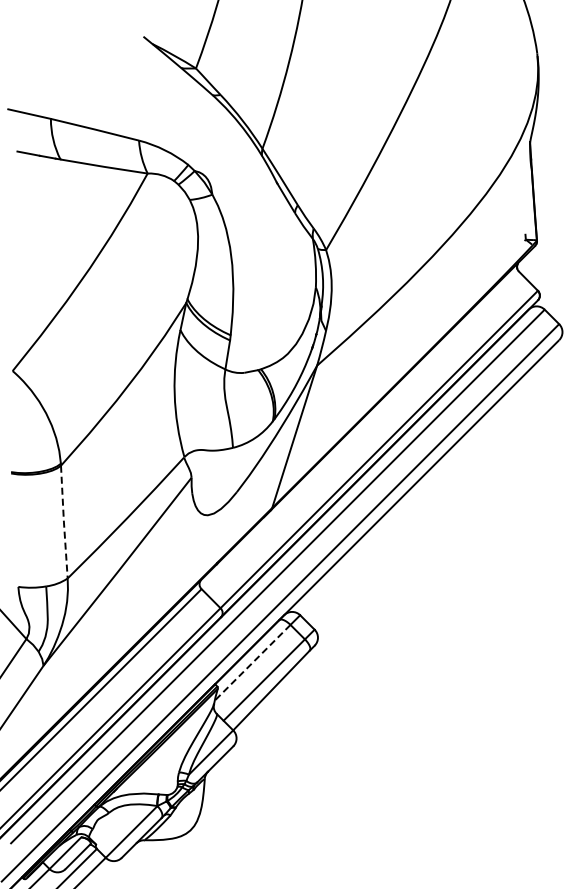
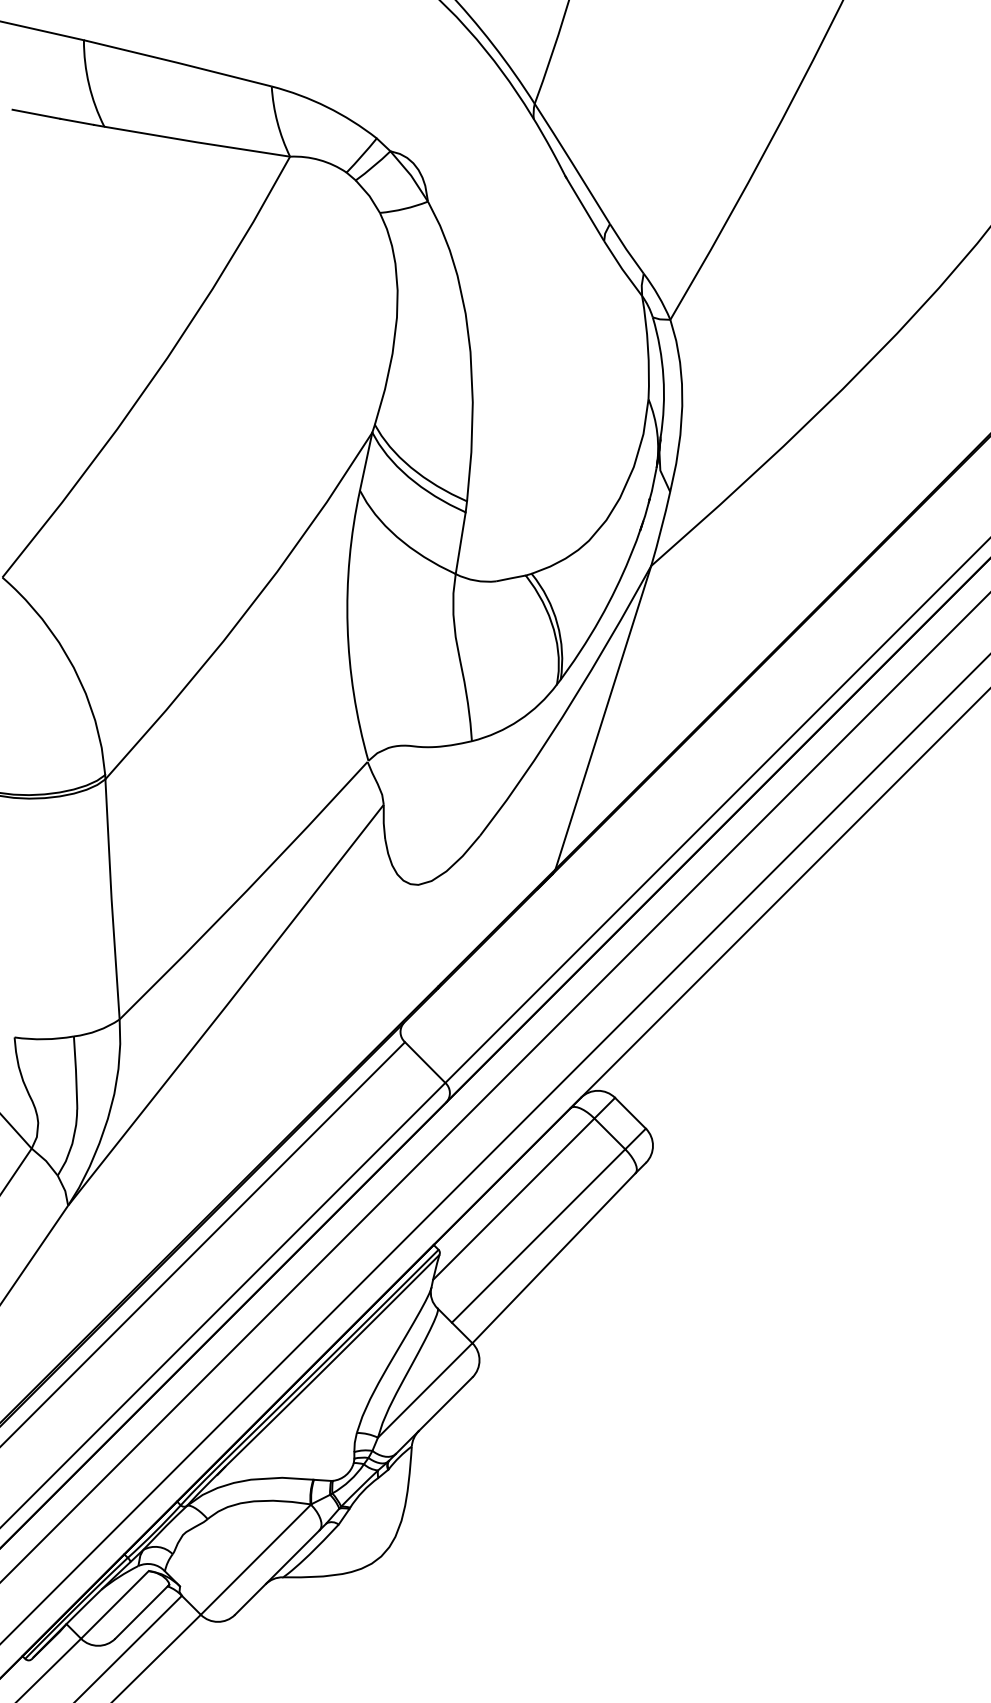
line: (63, 522) -> (110, 900), dashed -> solid
line: (252, 662) -> (513, 1198), dashed -> solid

